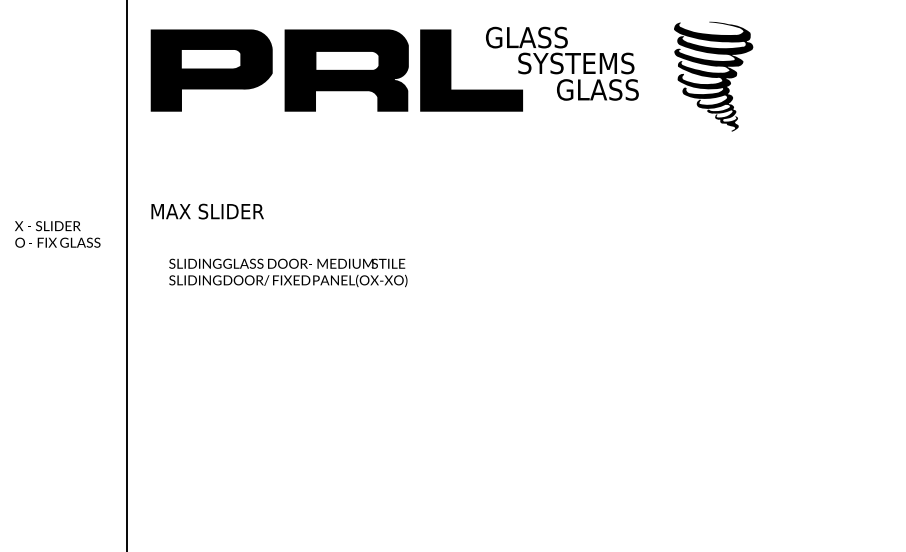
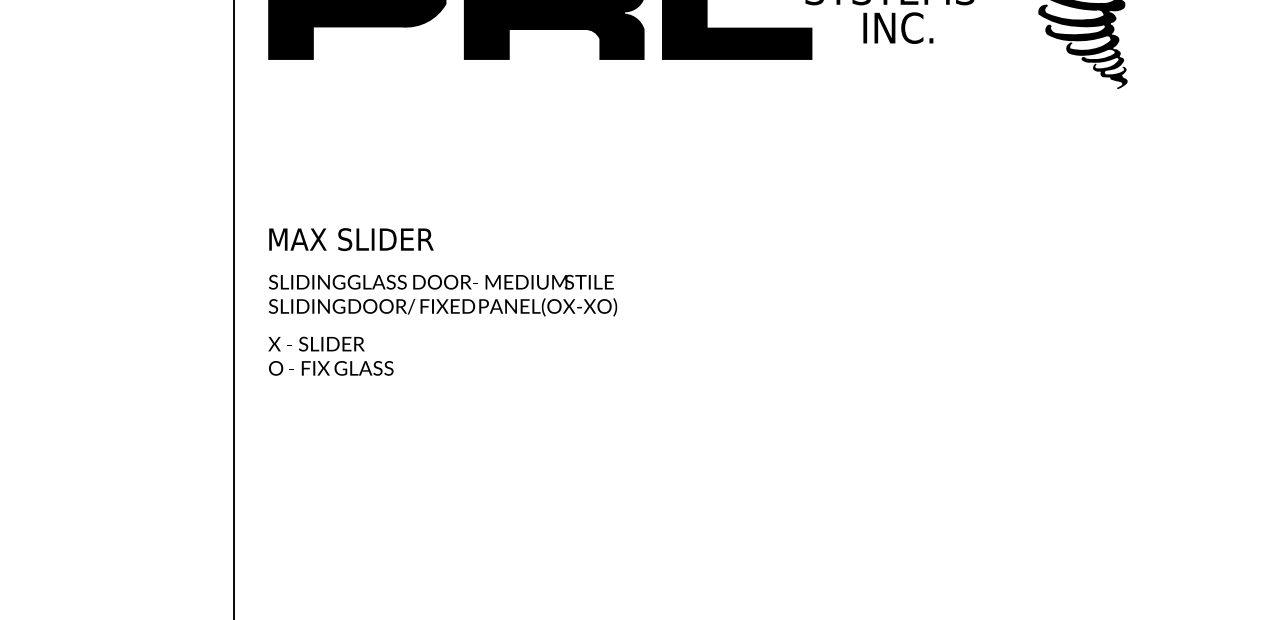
text: (597, 89) -> (921, 27), GLASS -> INC.
text: (207, 211) -> (351, 239), moved
text: (57, 234) -> (330, 356), moved
text: (288, 272) -> (443, 294), moved

